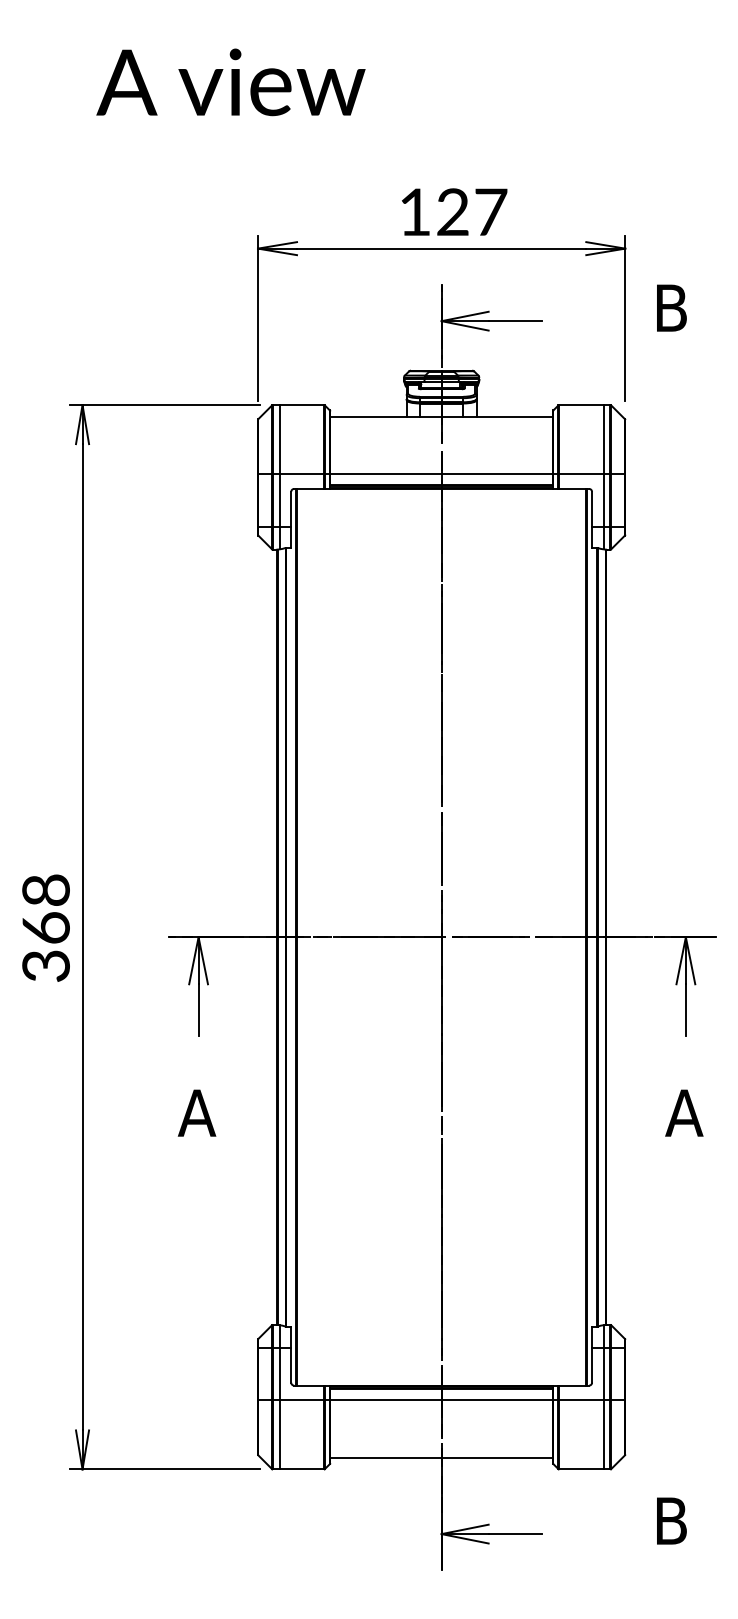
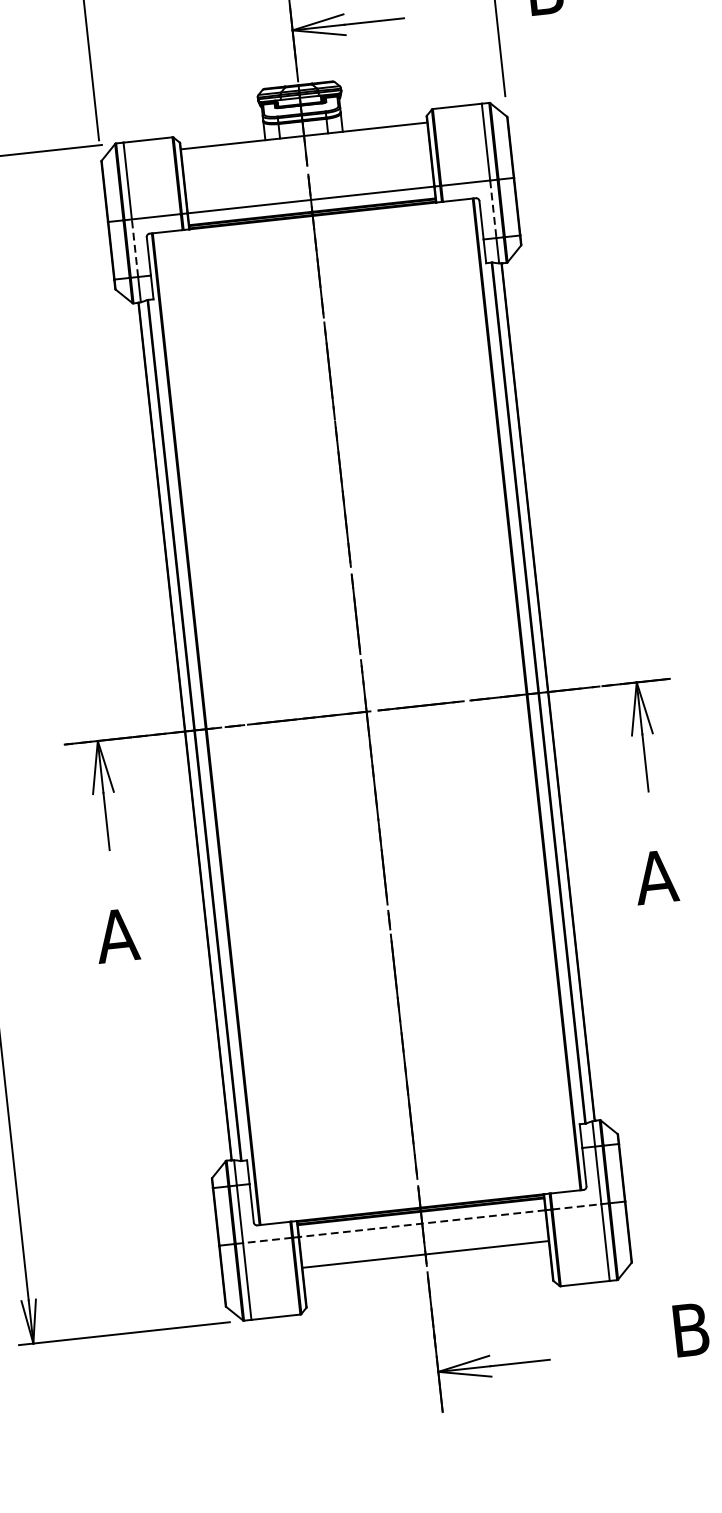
line: (279, 500) -> (134, 248), solid -> dashed
line: (603, 501) -> (493, 210), solid -> dashed
line: (301, 1400) -> (267, 1240), solid -> dashed
line: (441, 1400) -> (422, 1224), solid -> dashed
line: (582, 1400) -> (578, 1207), solid -> dashed
line: (441, 1457) -> (425, 1254), moved

